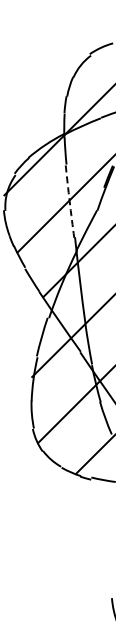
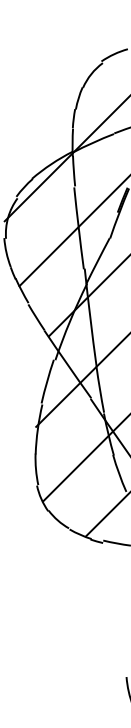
arc: (69, 201) -> (78, 228), dashed -> solid

